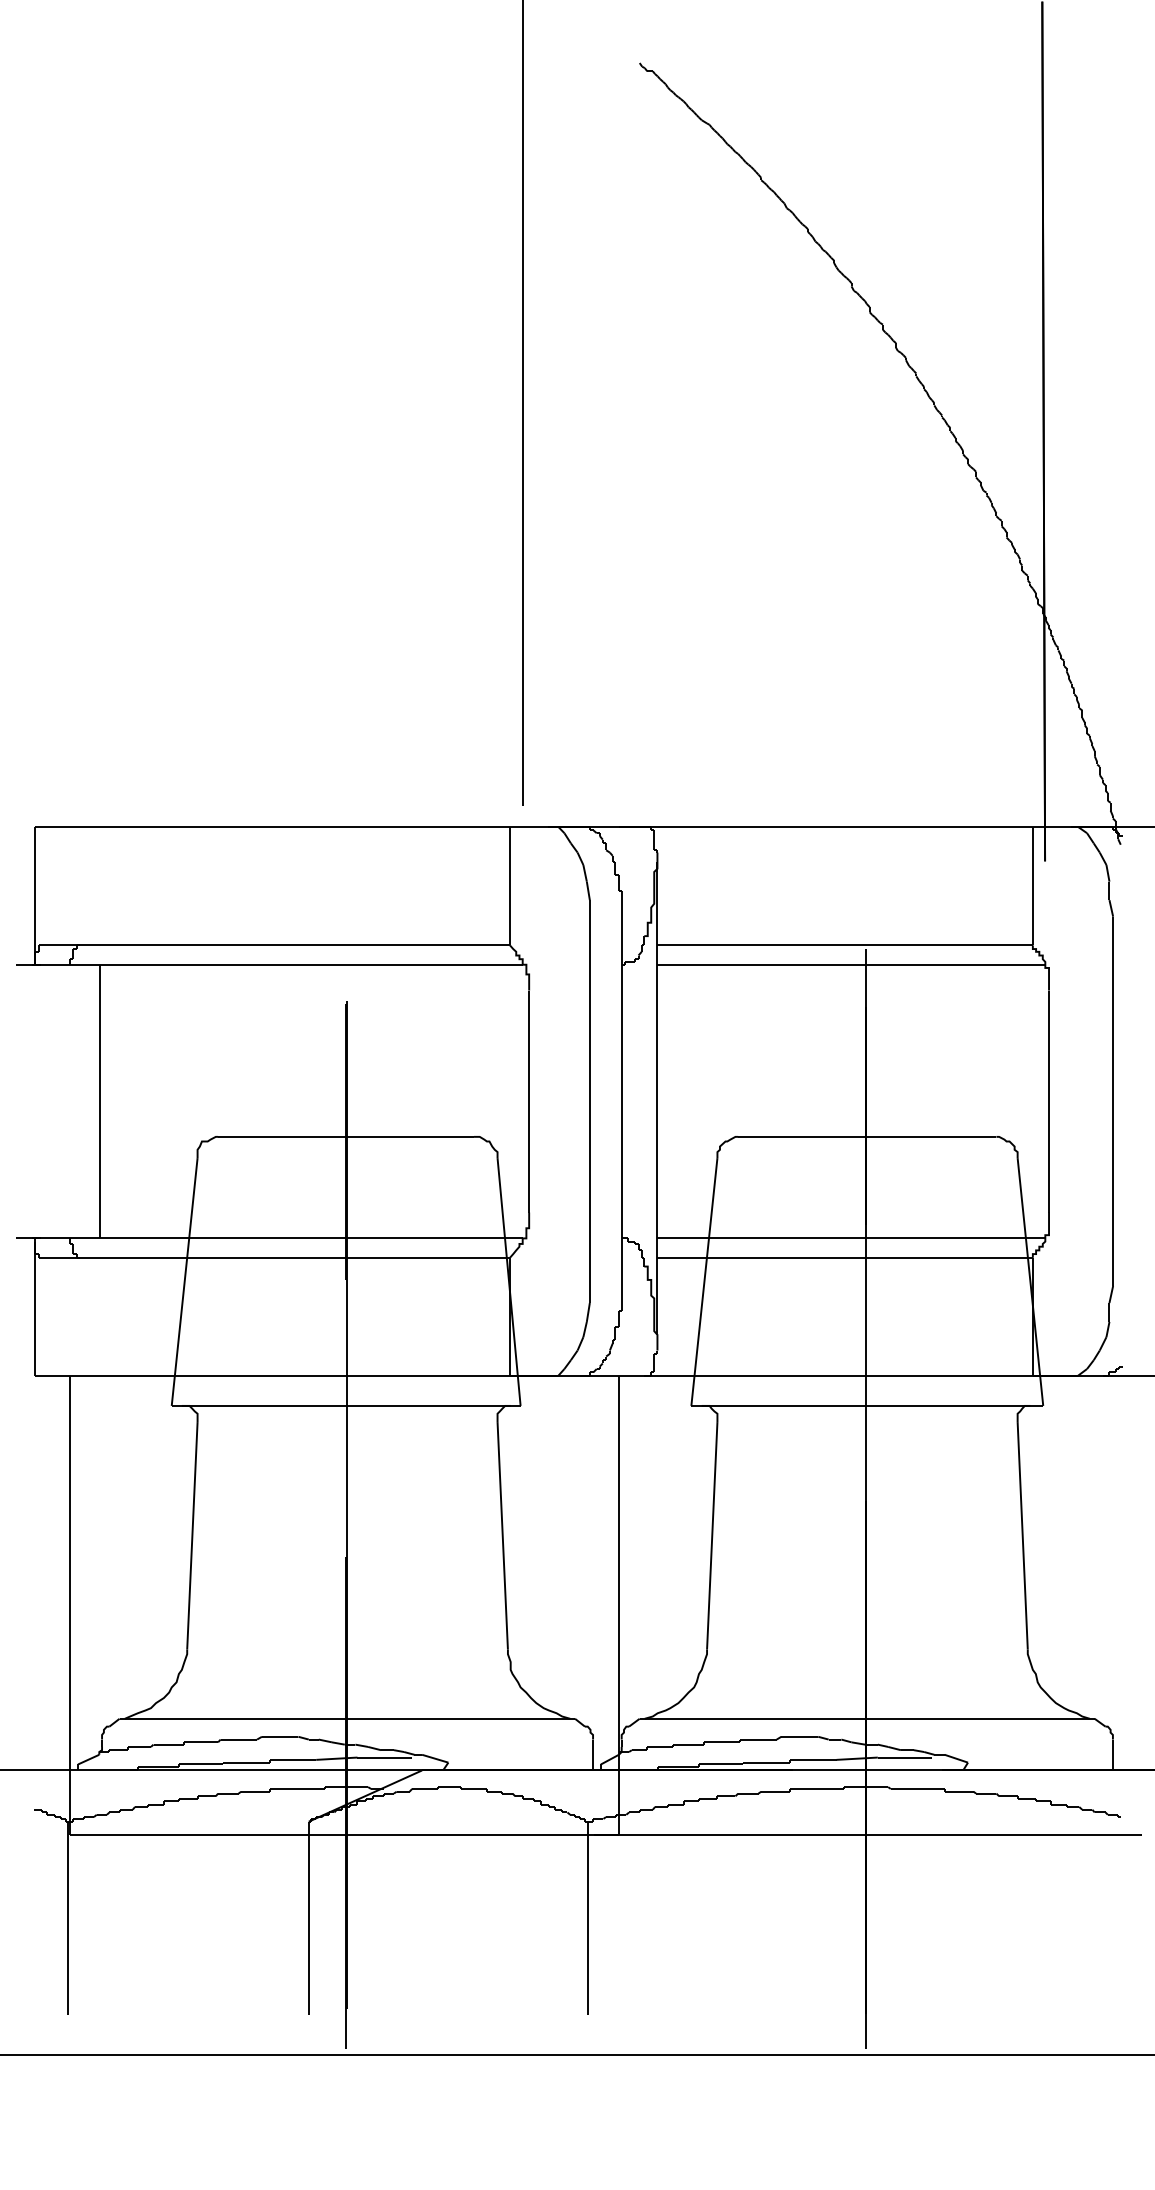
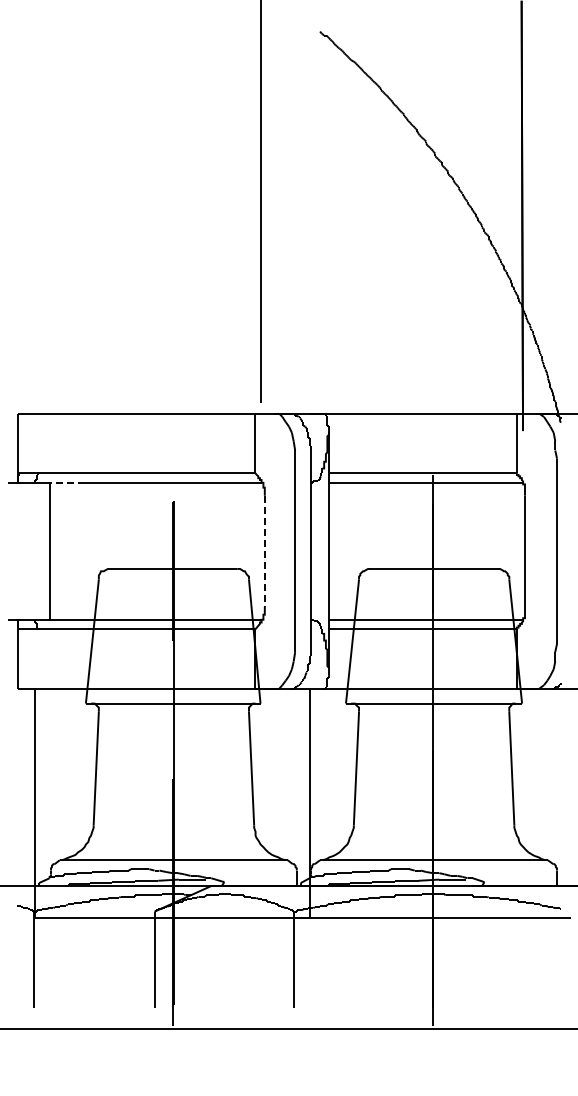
line: (134, 964) -> (67, 482), solid -> dashed
line: (528, 1101) -> (264, 551), solid -> dashed

